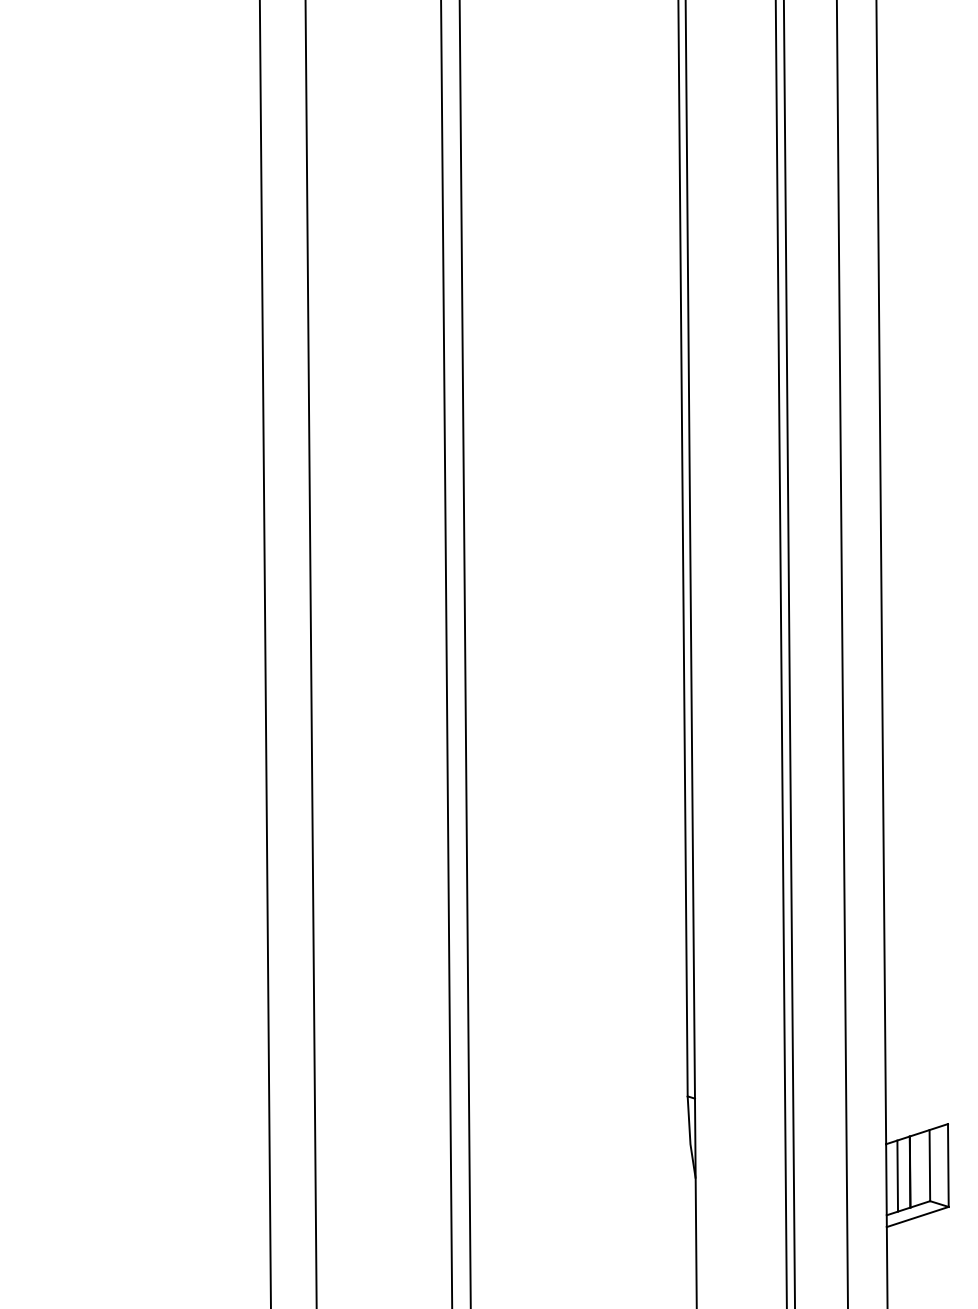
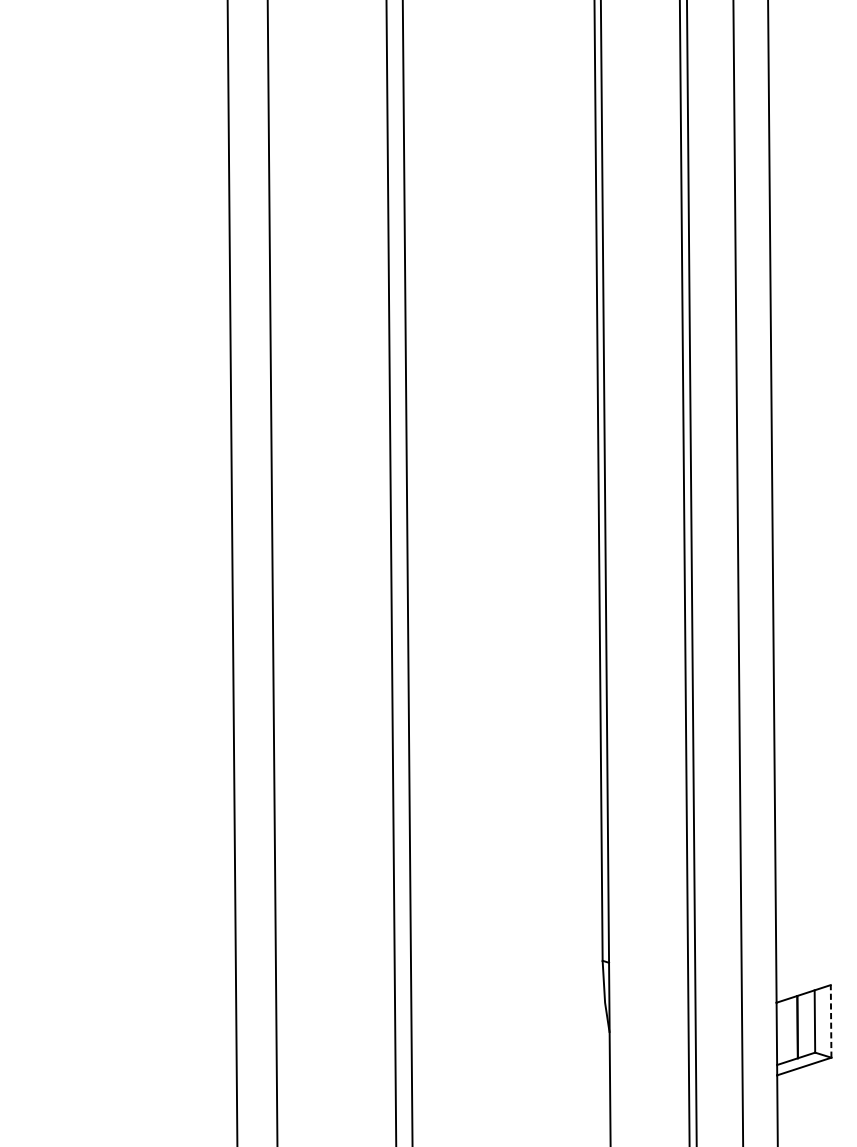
line: (948, 1165) -> (831, 1021), solid -> dashed
line: (897, 1175) -> (786, 1030), removed

